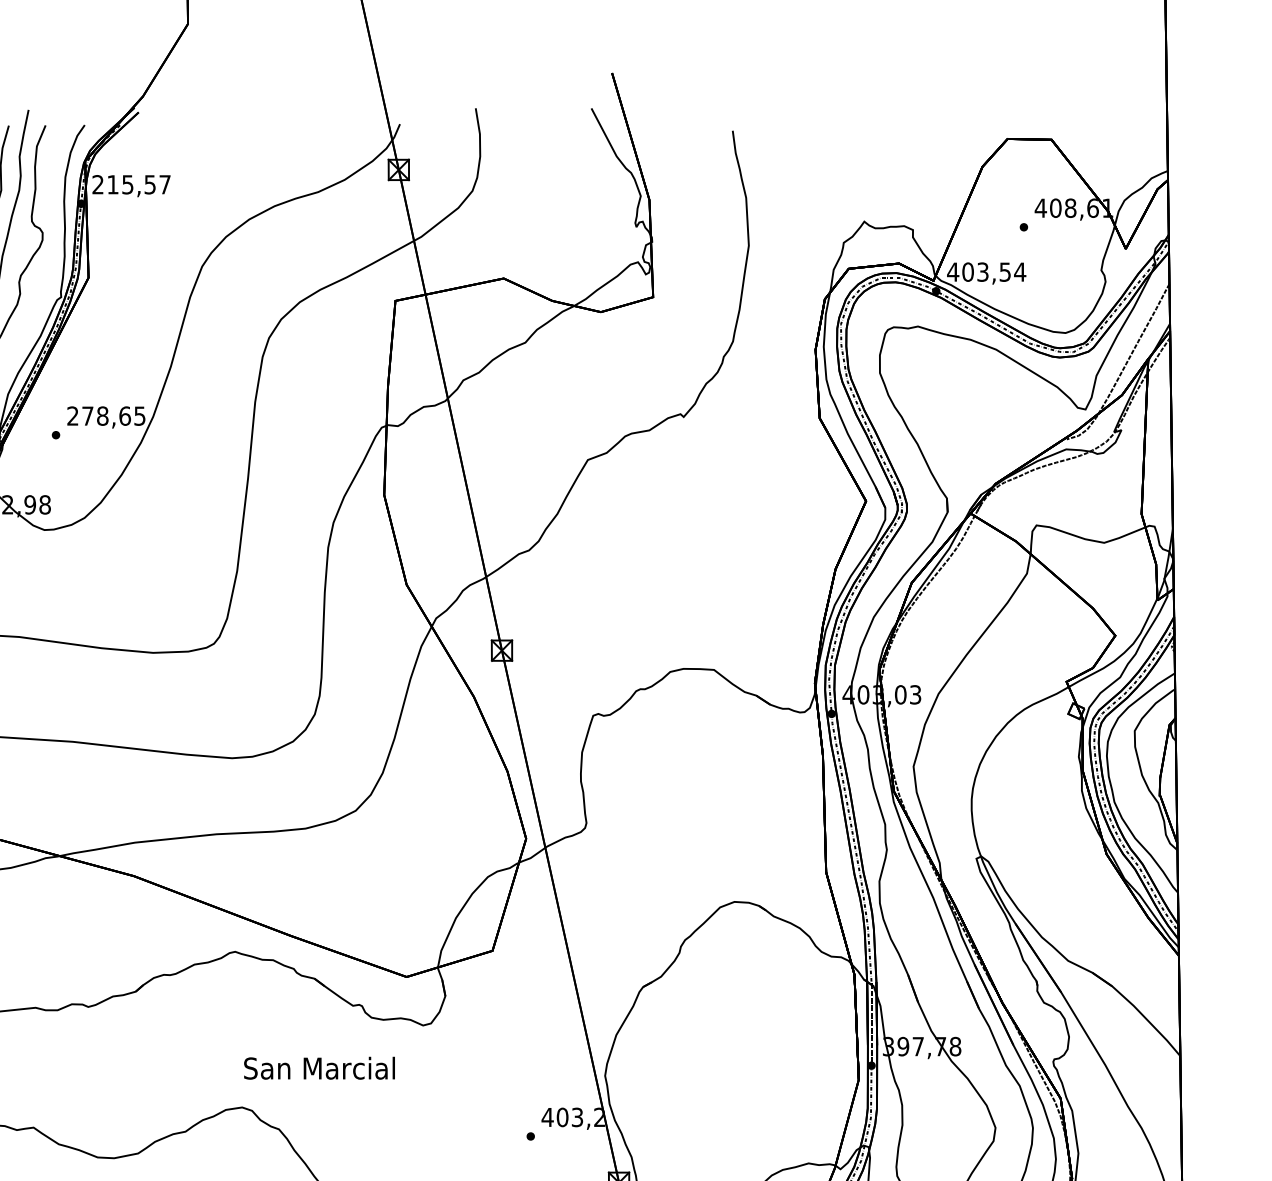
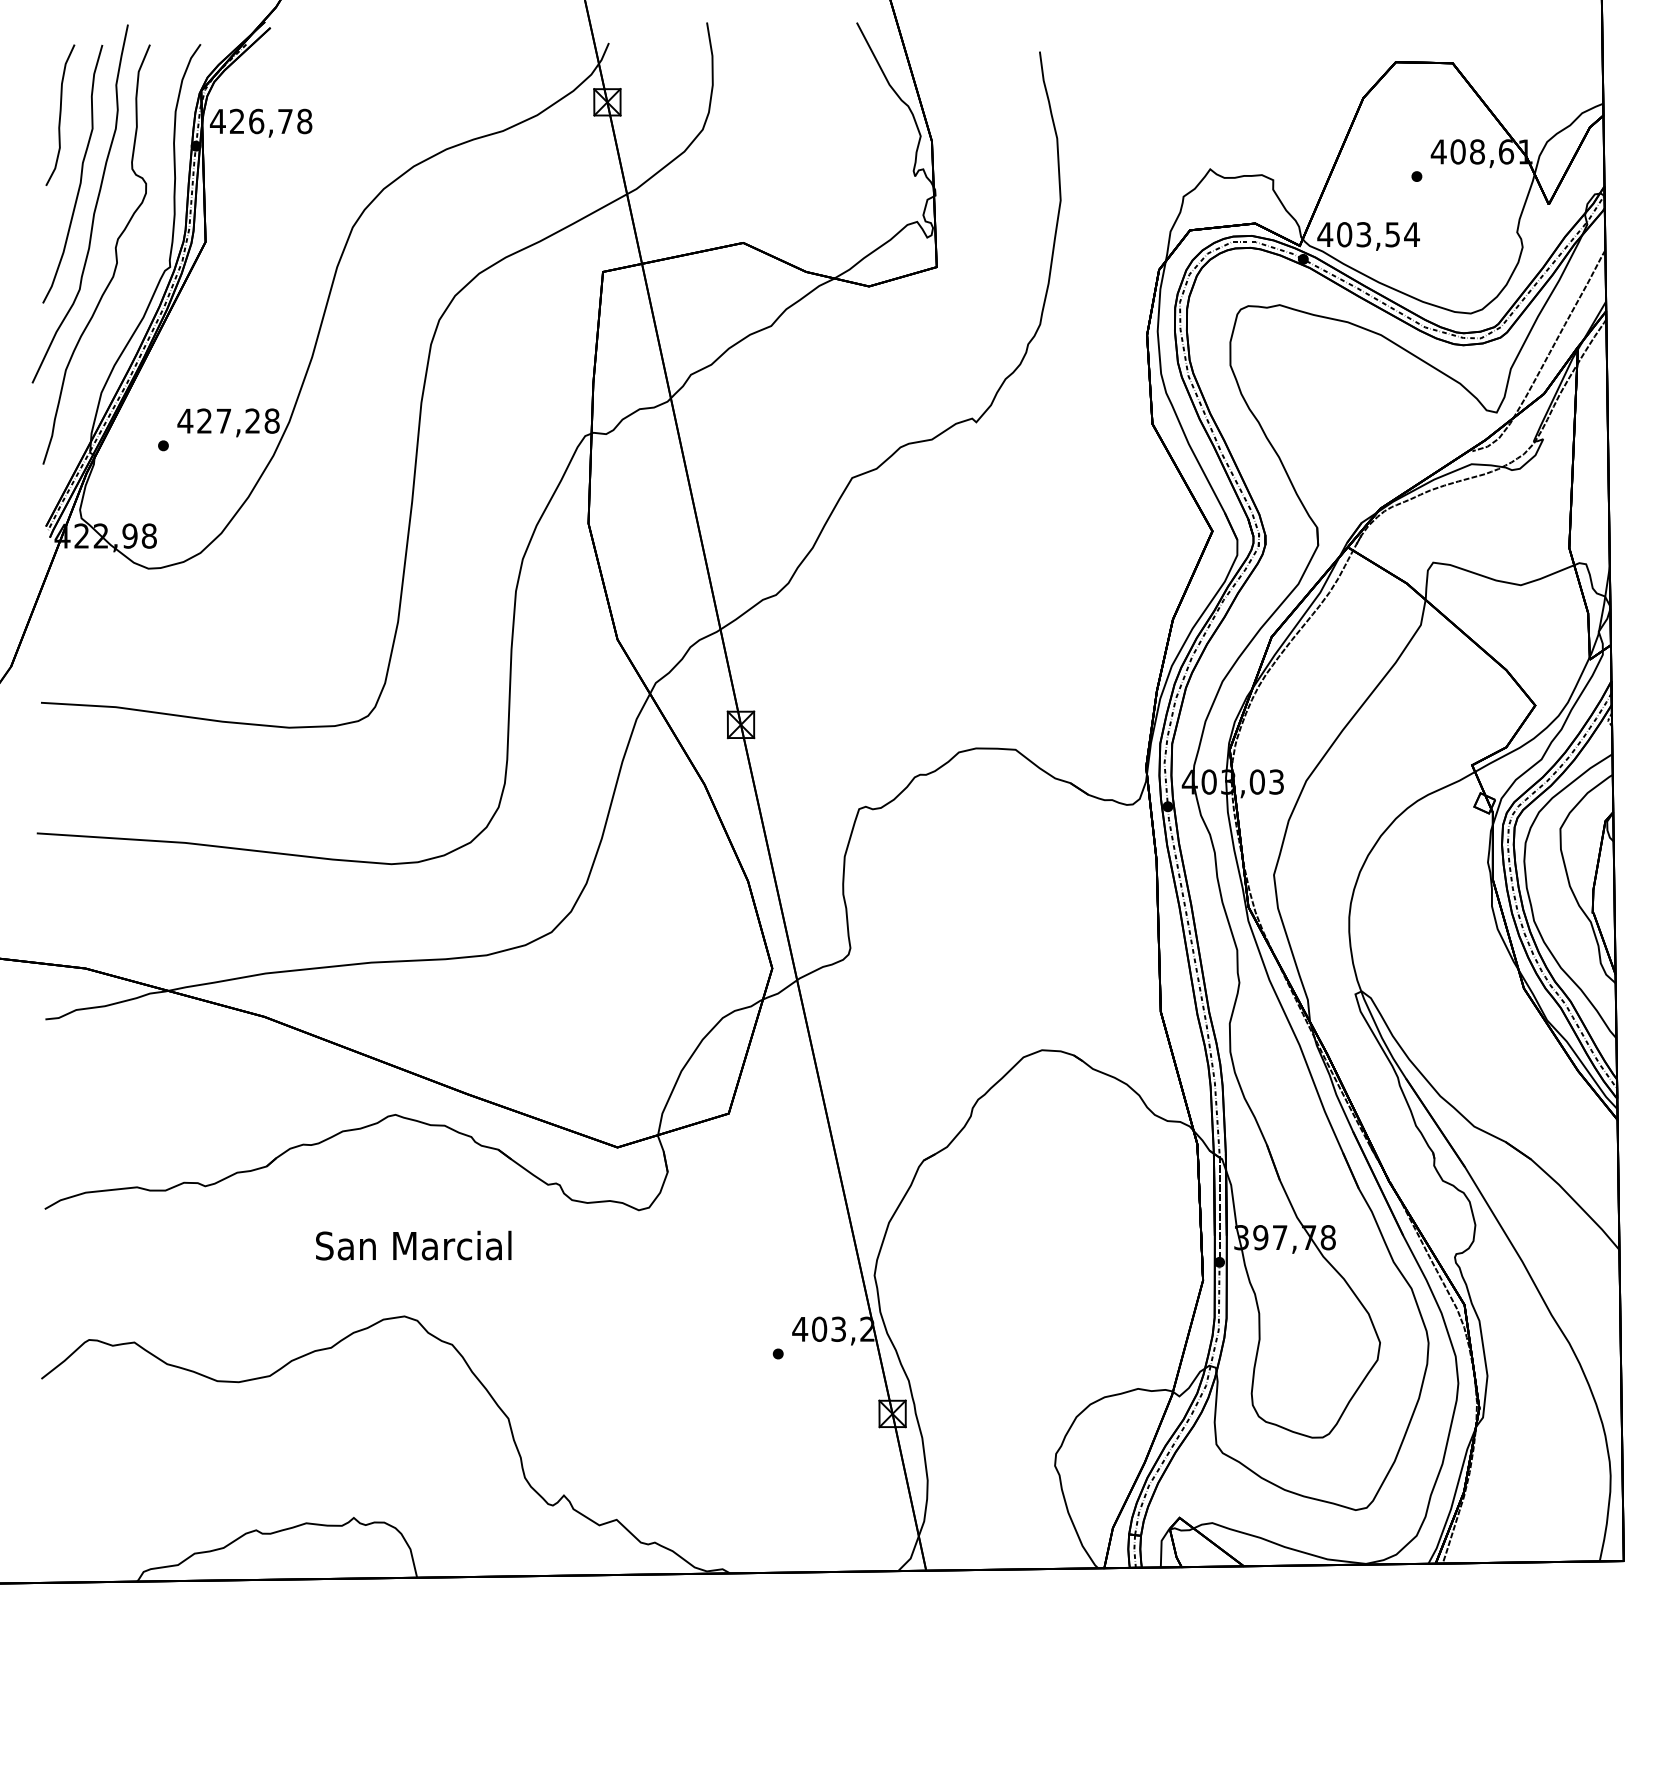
text: (130, 184) -> (260, 121), 215,57 -> 426,78
text: (106, 415) -> (228, 420), 278,65 -> 427,28
text: (319, 1068) -> (413, 1245), moved

